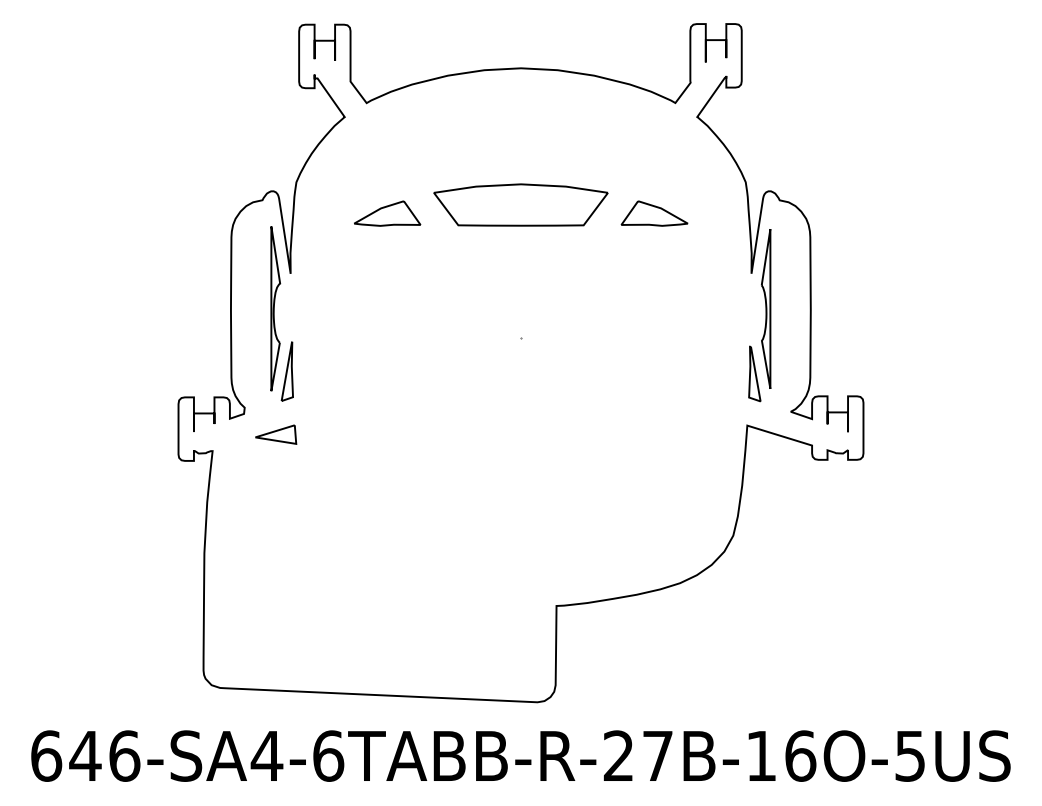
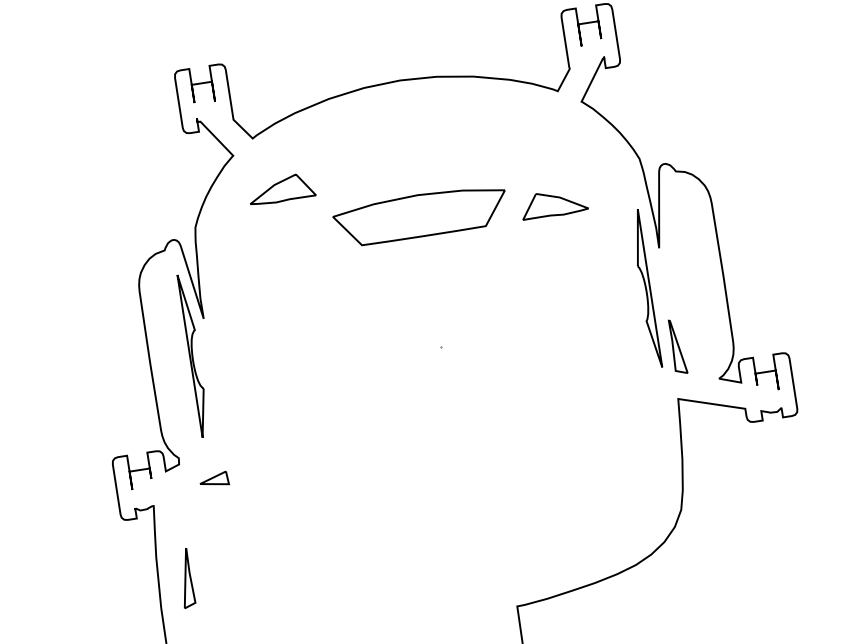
part: (387, 213) -> (281, 189), moved
part: (766, 308) -> (646, 288), moved
part: (286, 371) -> (185, 578), moved
part: (276, 434) -> (214, 479), size x0.7

